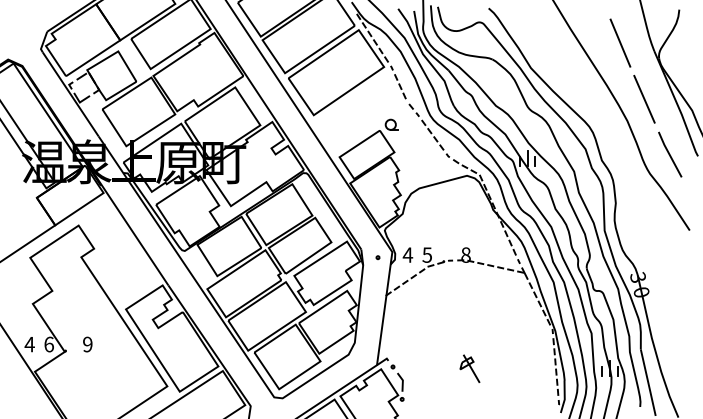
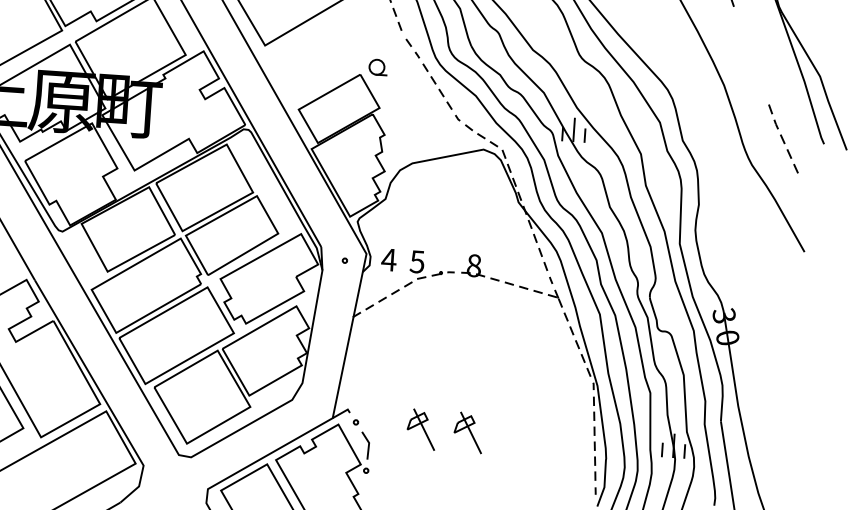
line: (644, 98) -> (751, 54), removed
line: (669, 154) -> (782, 138), solid -> dashed
part: (437, 368) -> (421, 429), added

